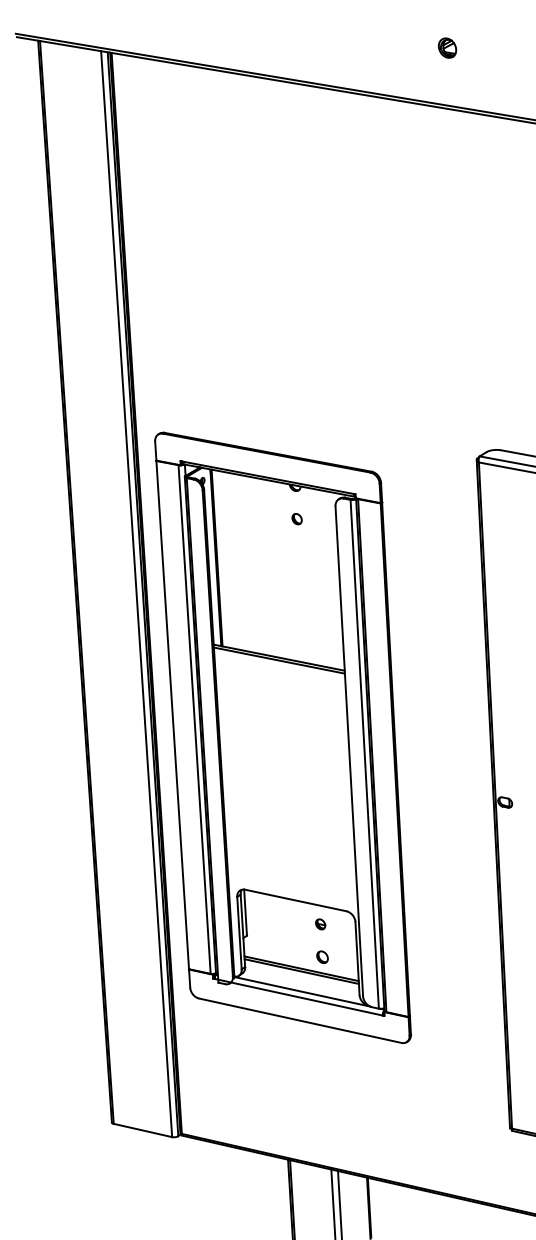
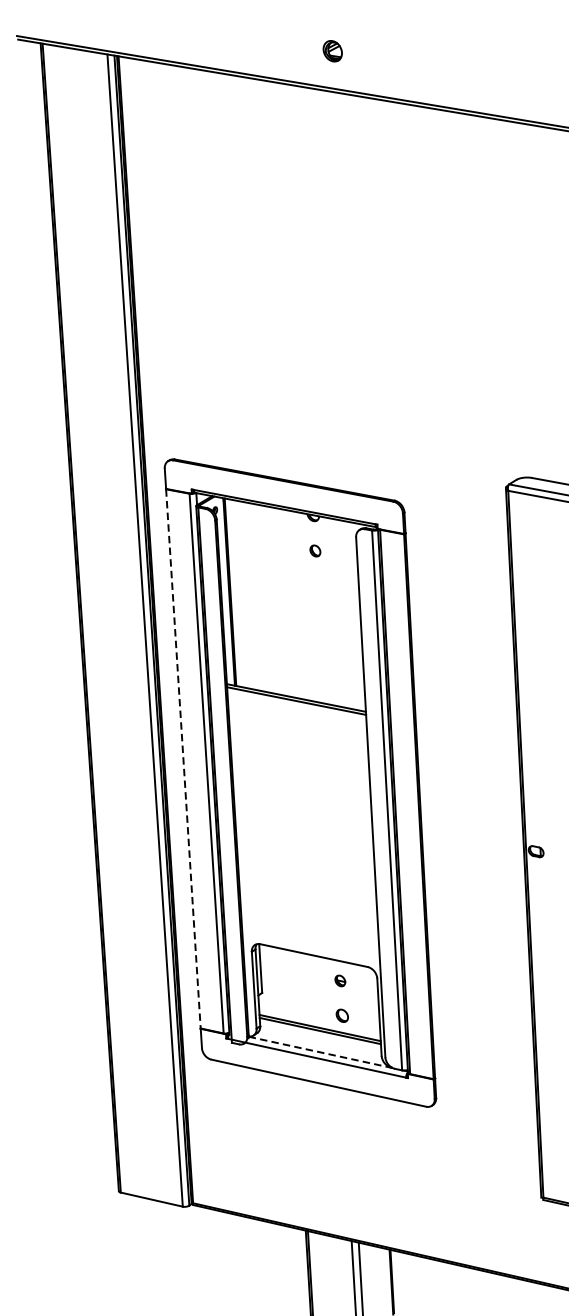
part: (447, 47) -> (332, 50), moved
line: (172, 715) -> (183, 759), solid -> dashed
line: (301, 991) -> (320, 1052), solid -> dashed

